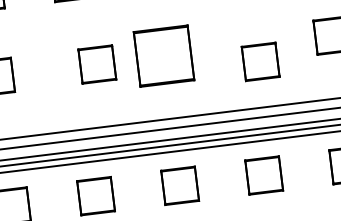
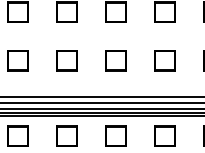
part: (163, 55) -> (115, 60), size x0.62
part: (260, 61) -> (164, 60), moved
part: (96, 64) -> (66, 60), moved

